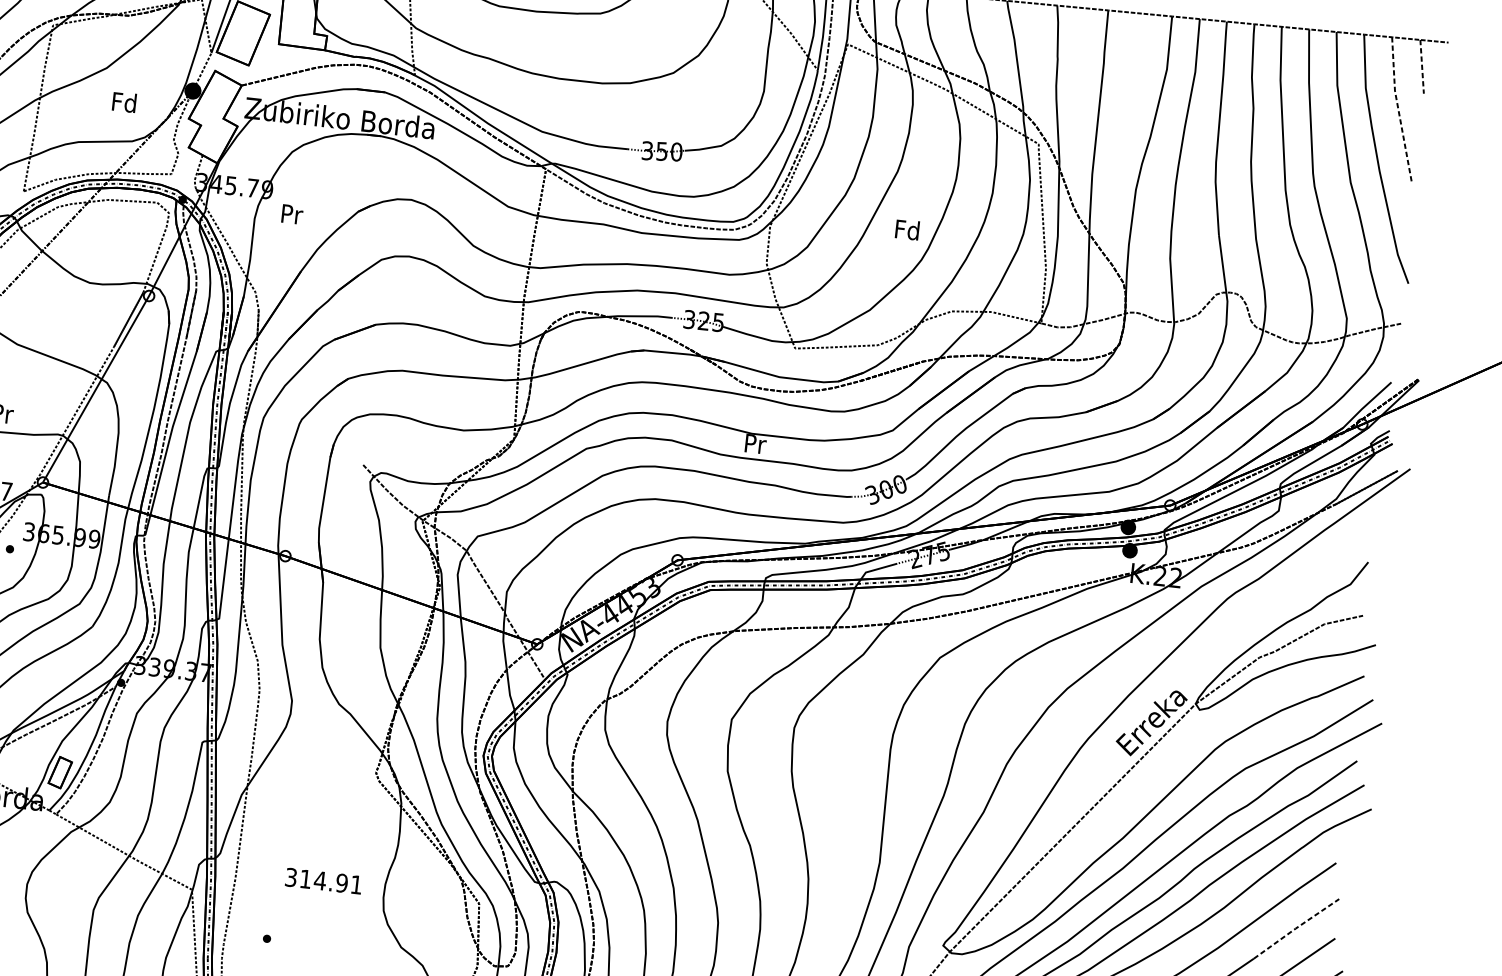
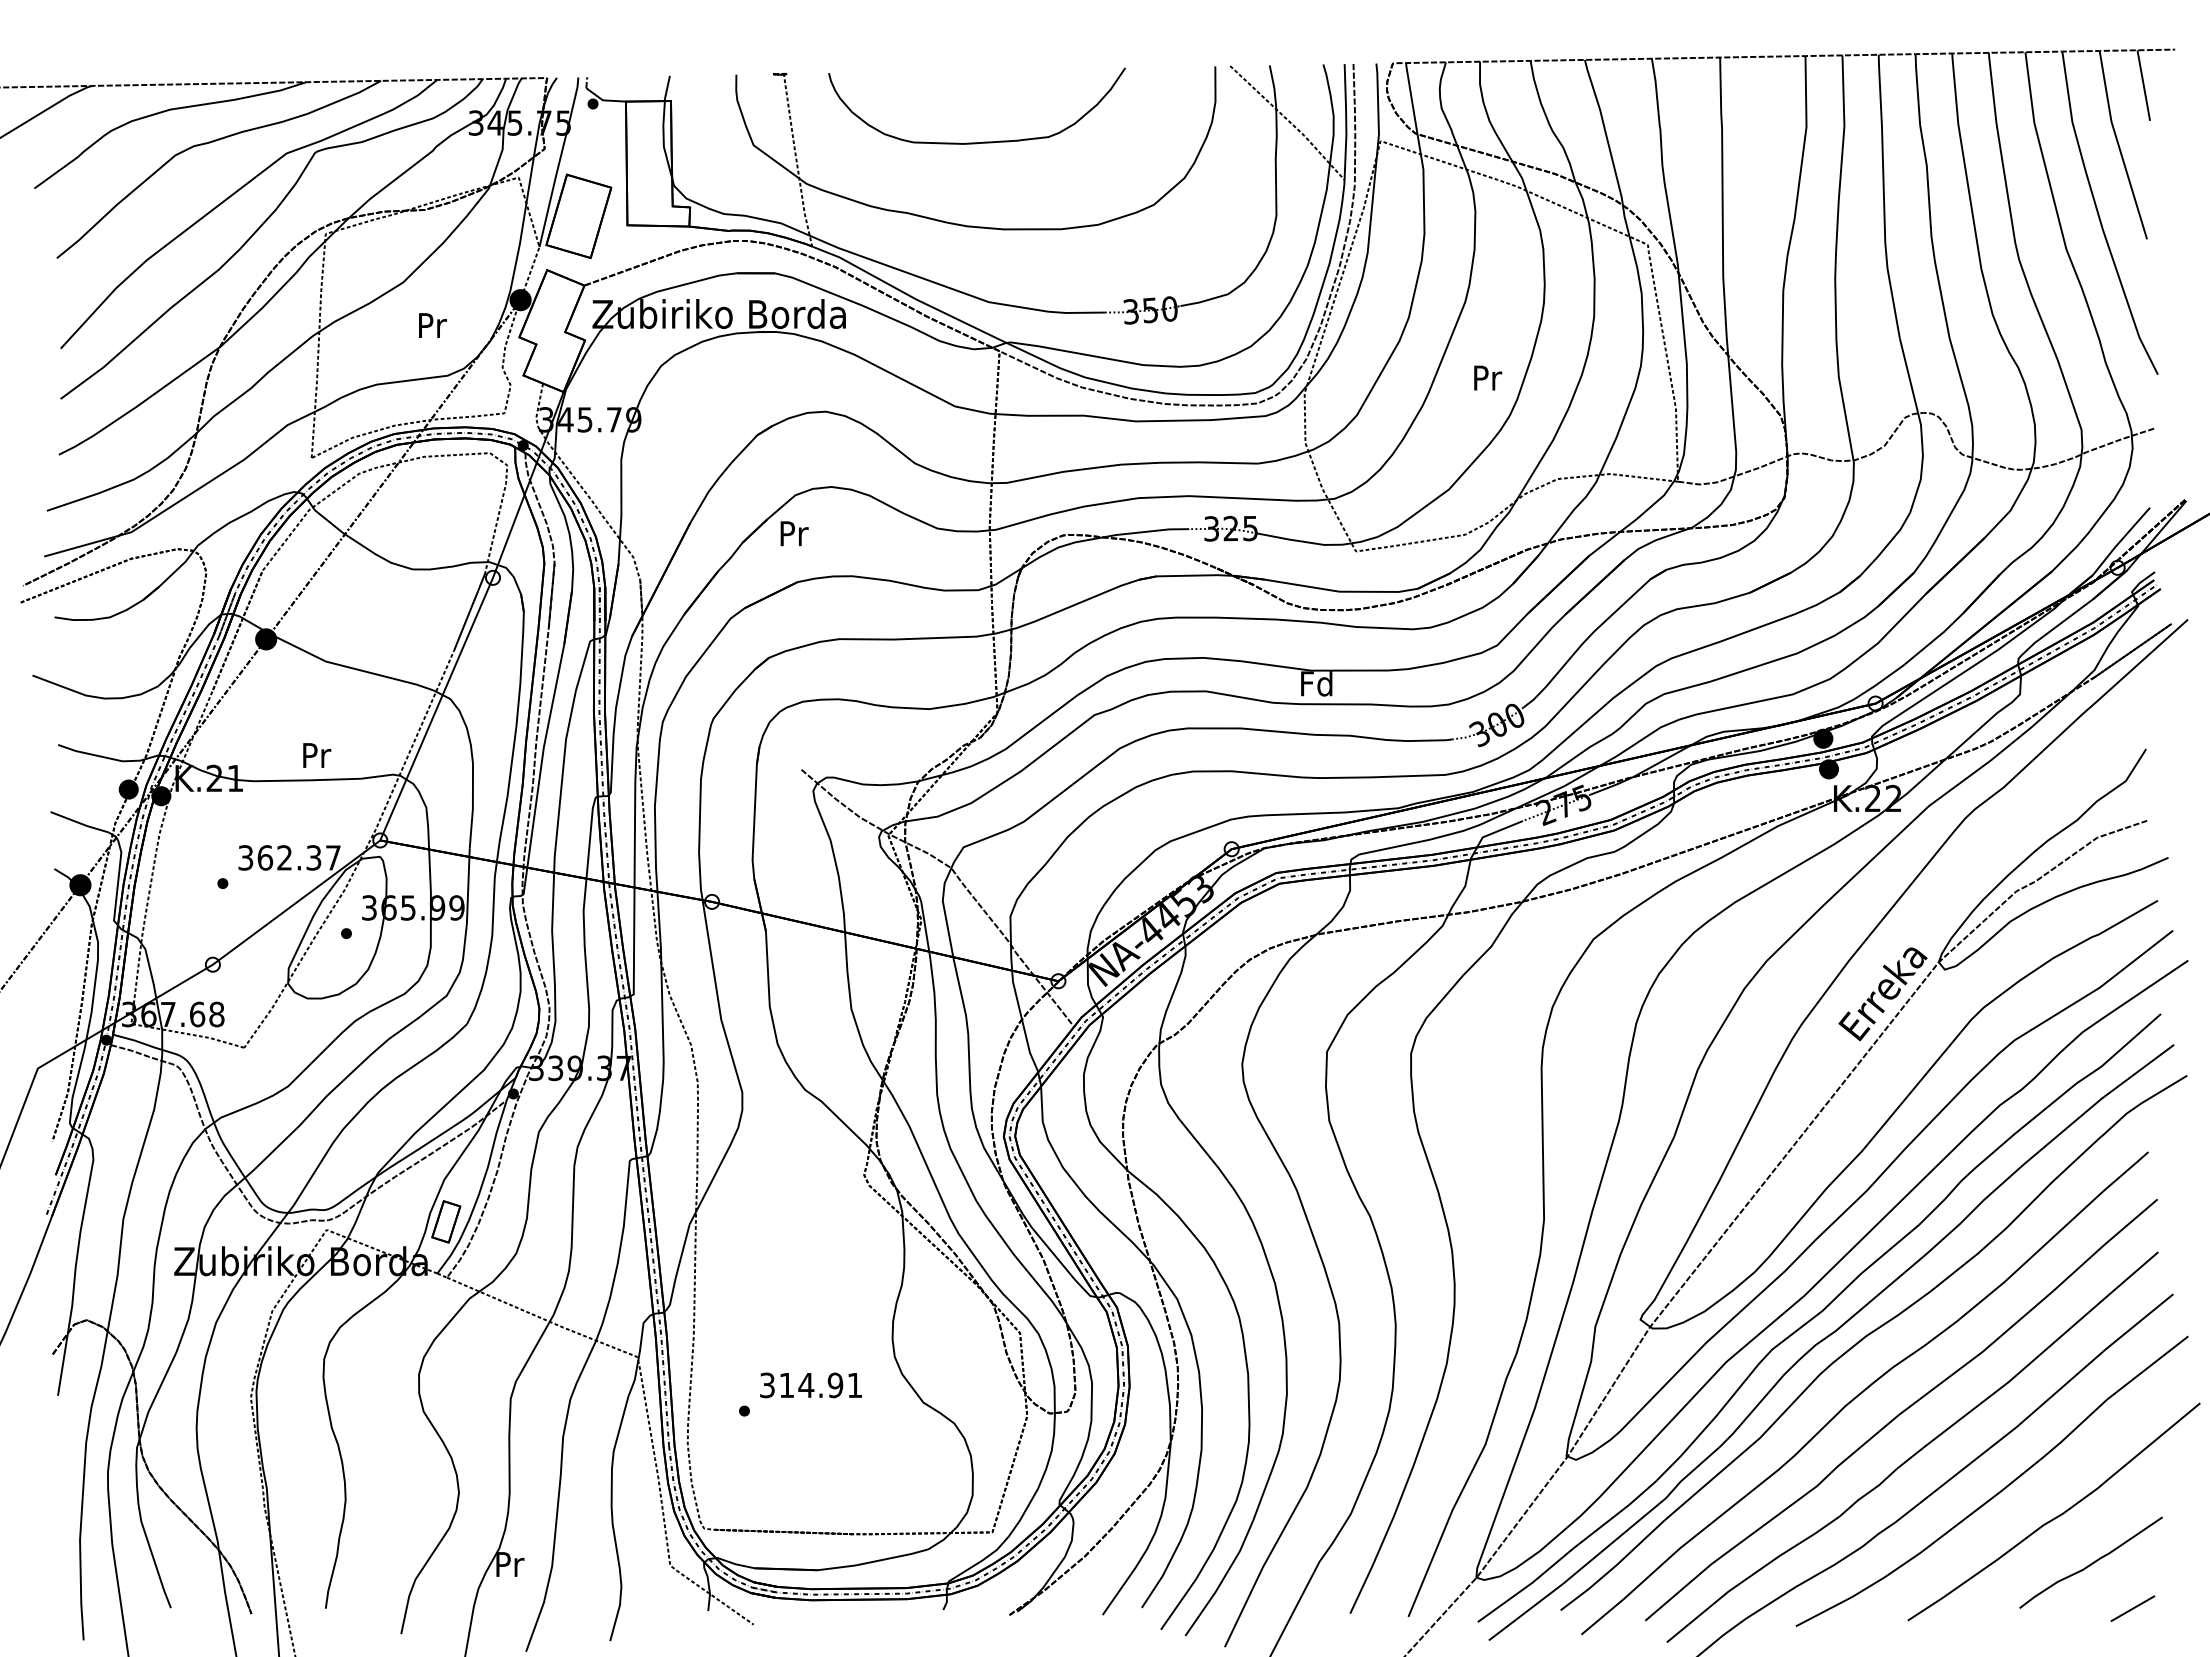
line: (1421, 66) -> (2143, 85), dashed -> solid
text: (124, 102) -> (431, 325), Fd -> Pr
line: (1398, 110) -> (2118, 146), dashed -> solid
text: (292, 214) -> (794, 533), moved
text: (907, 229) -> (1486, 377), Fd -> Pr
text: (754, 443) -> (1316, 683), Pr -> Fd
text: (323, 881) -> (810, 1385), moved
line: (1296, 928) -> (2105, 1244), dashed -> solid

